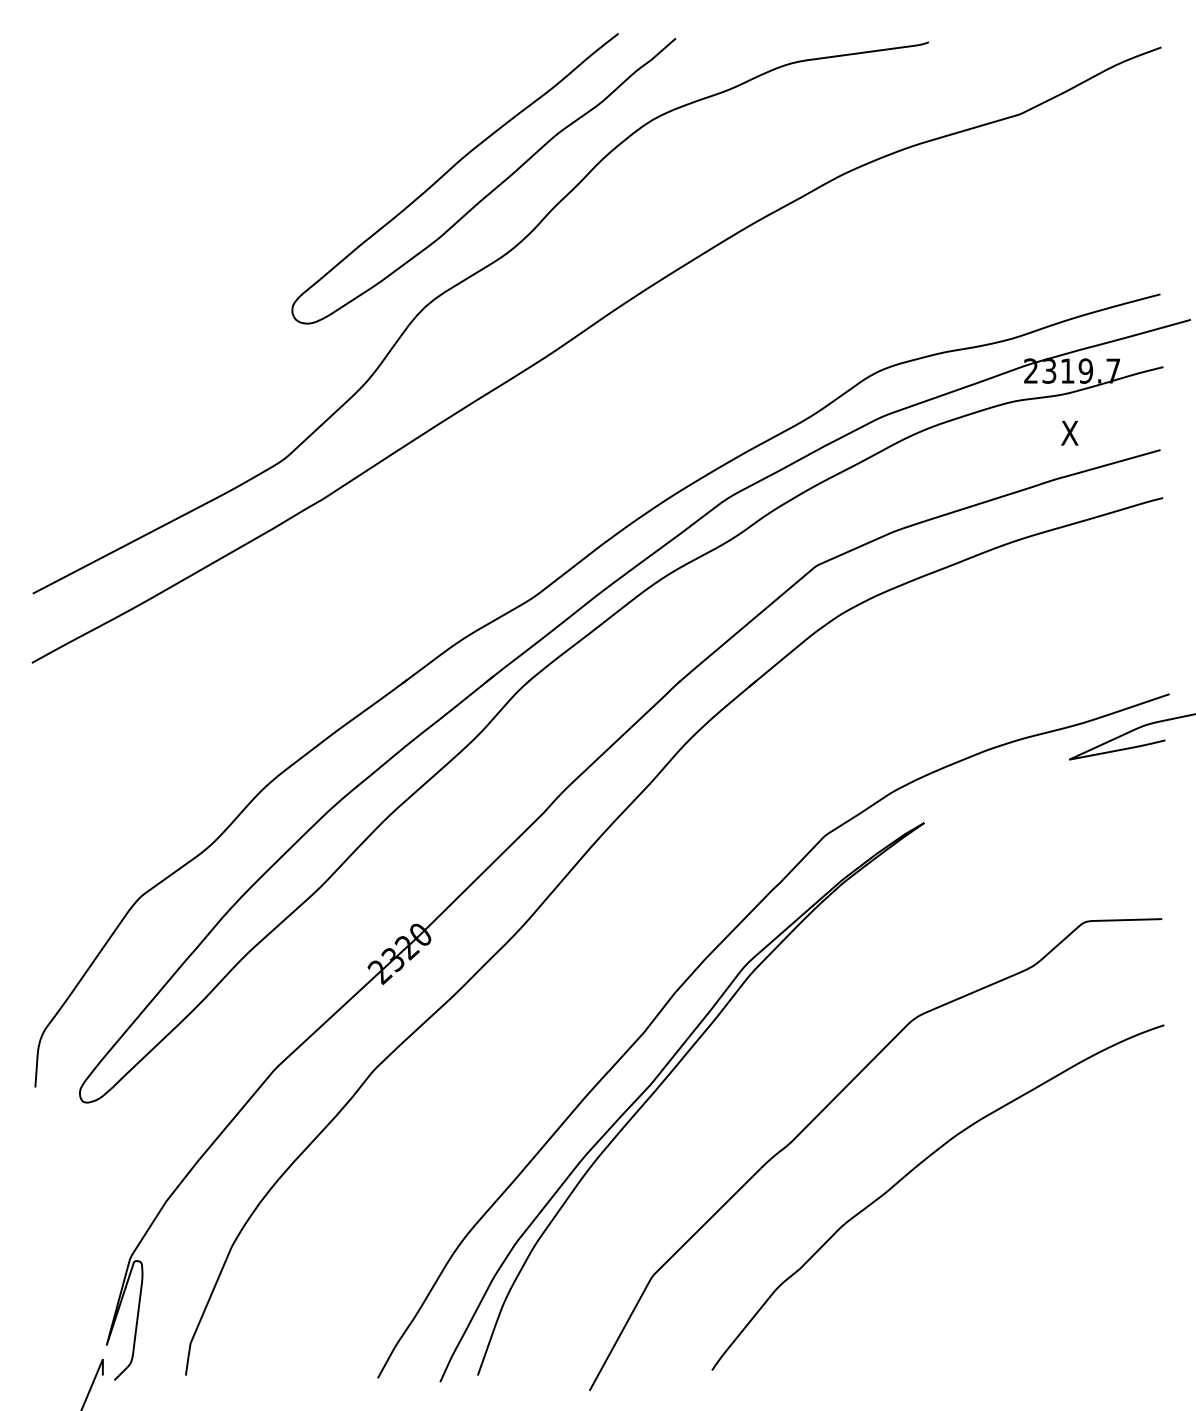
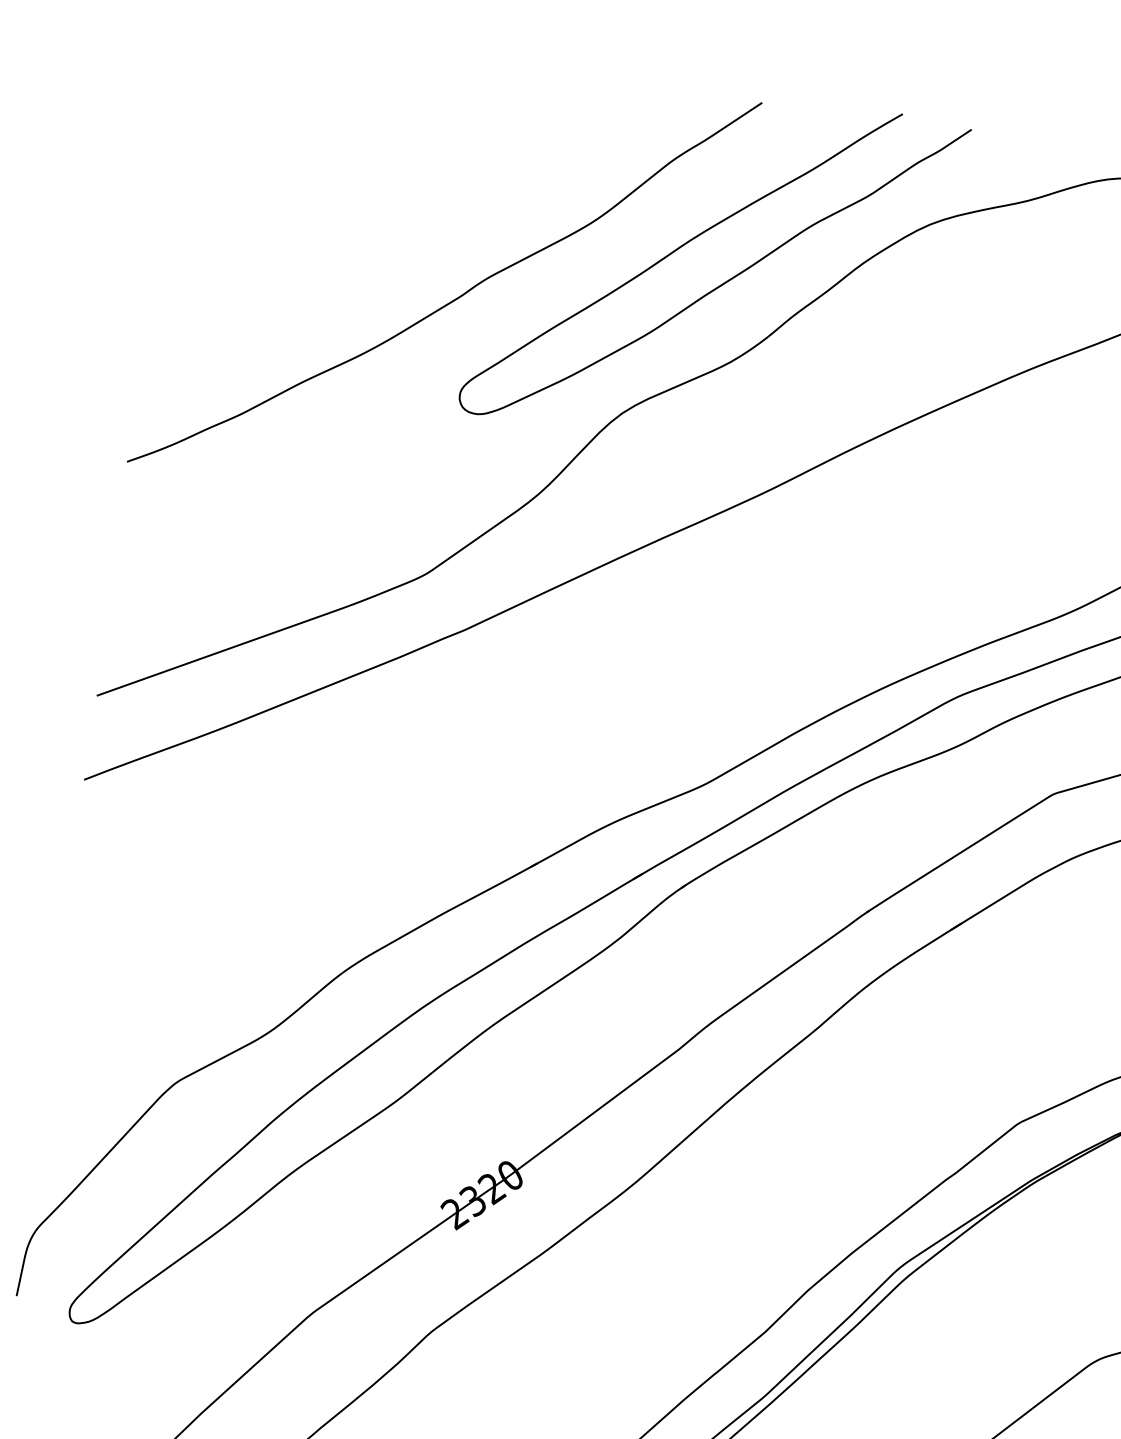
curve: (277, 232) -> (454, 298), added

